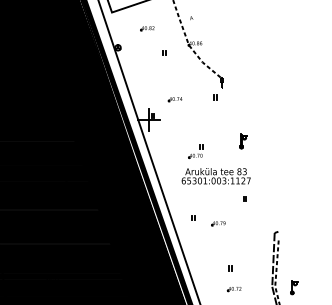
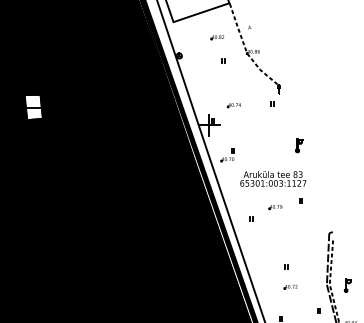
part: (147, 28) -> (217, 37), moved
part: (195, 151) -> (227, 155), moved
part: (218, 223) -> (275, 207), moved

